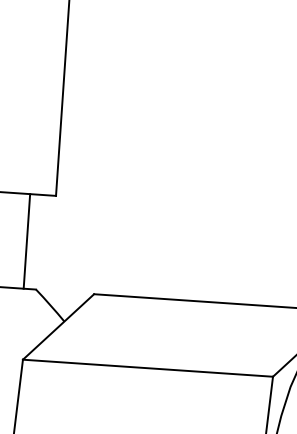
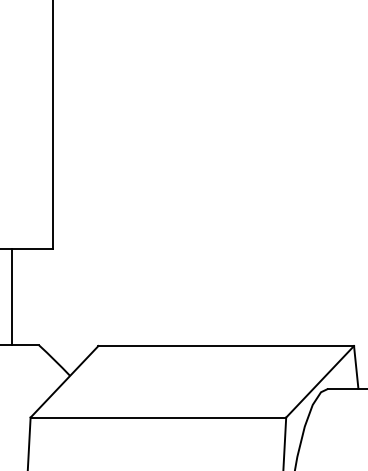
line: (27, 240) -> (12, 296), moved

